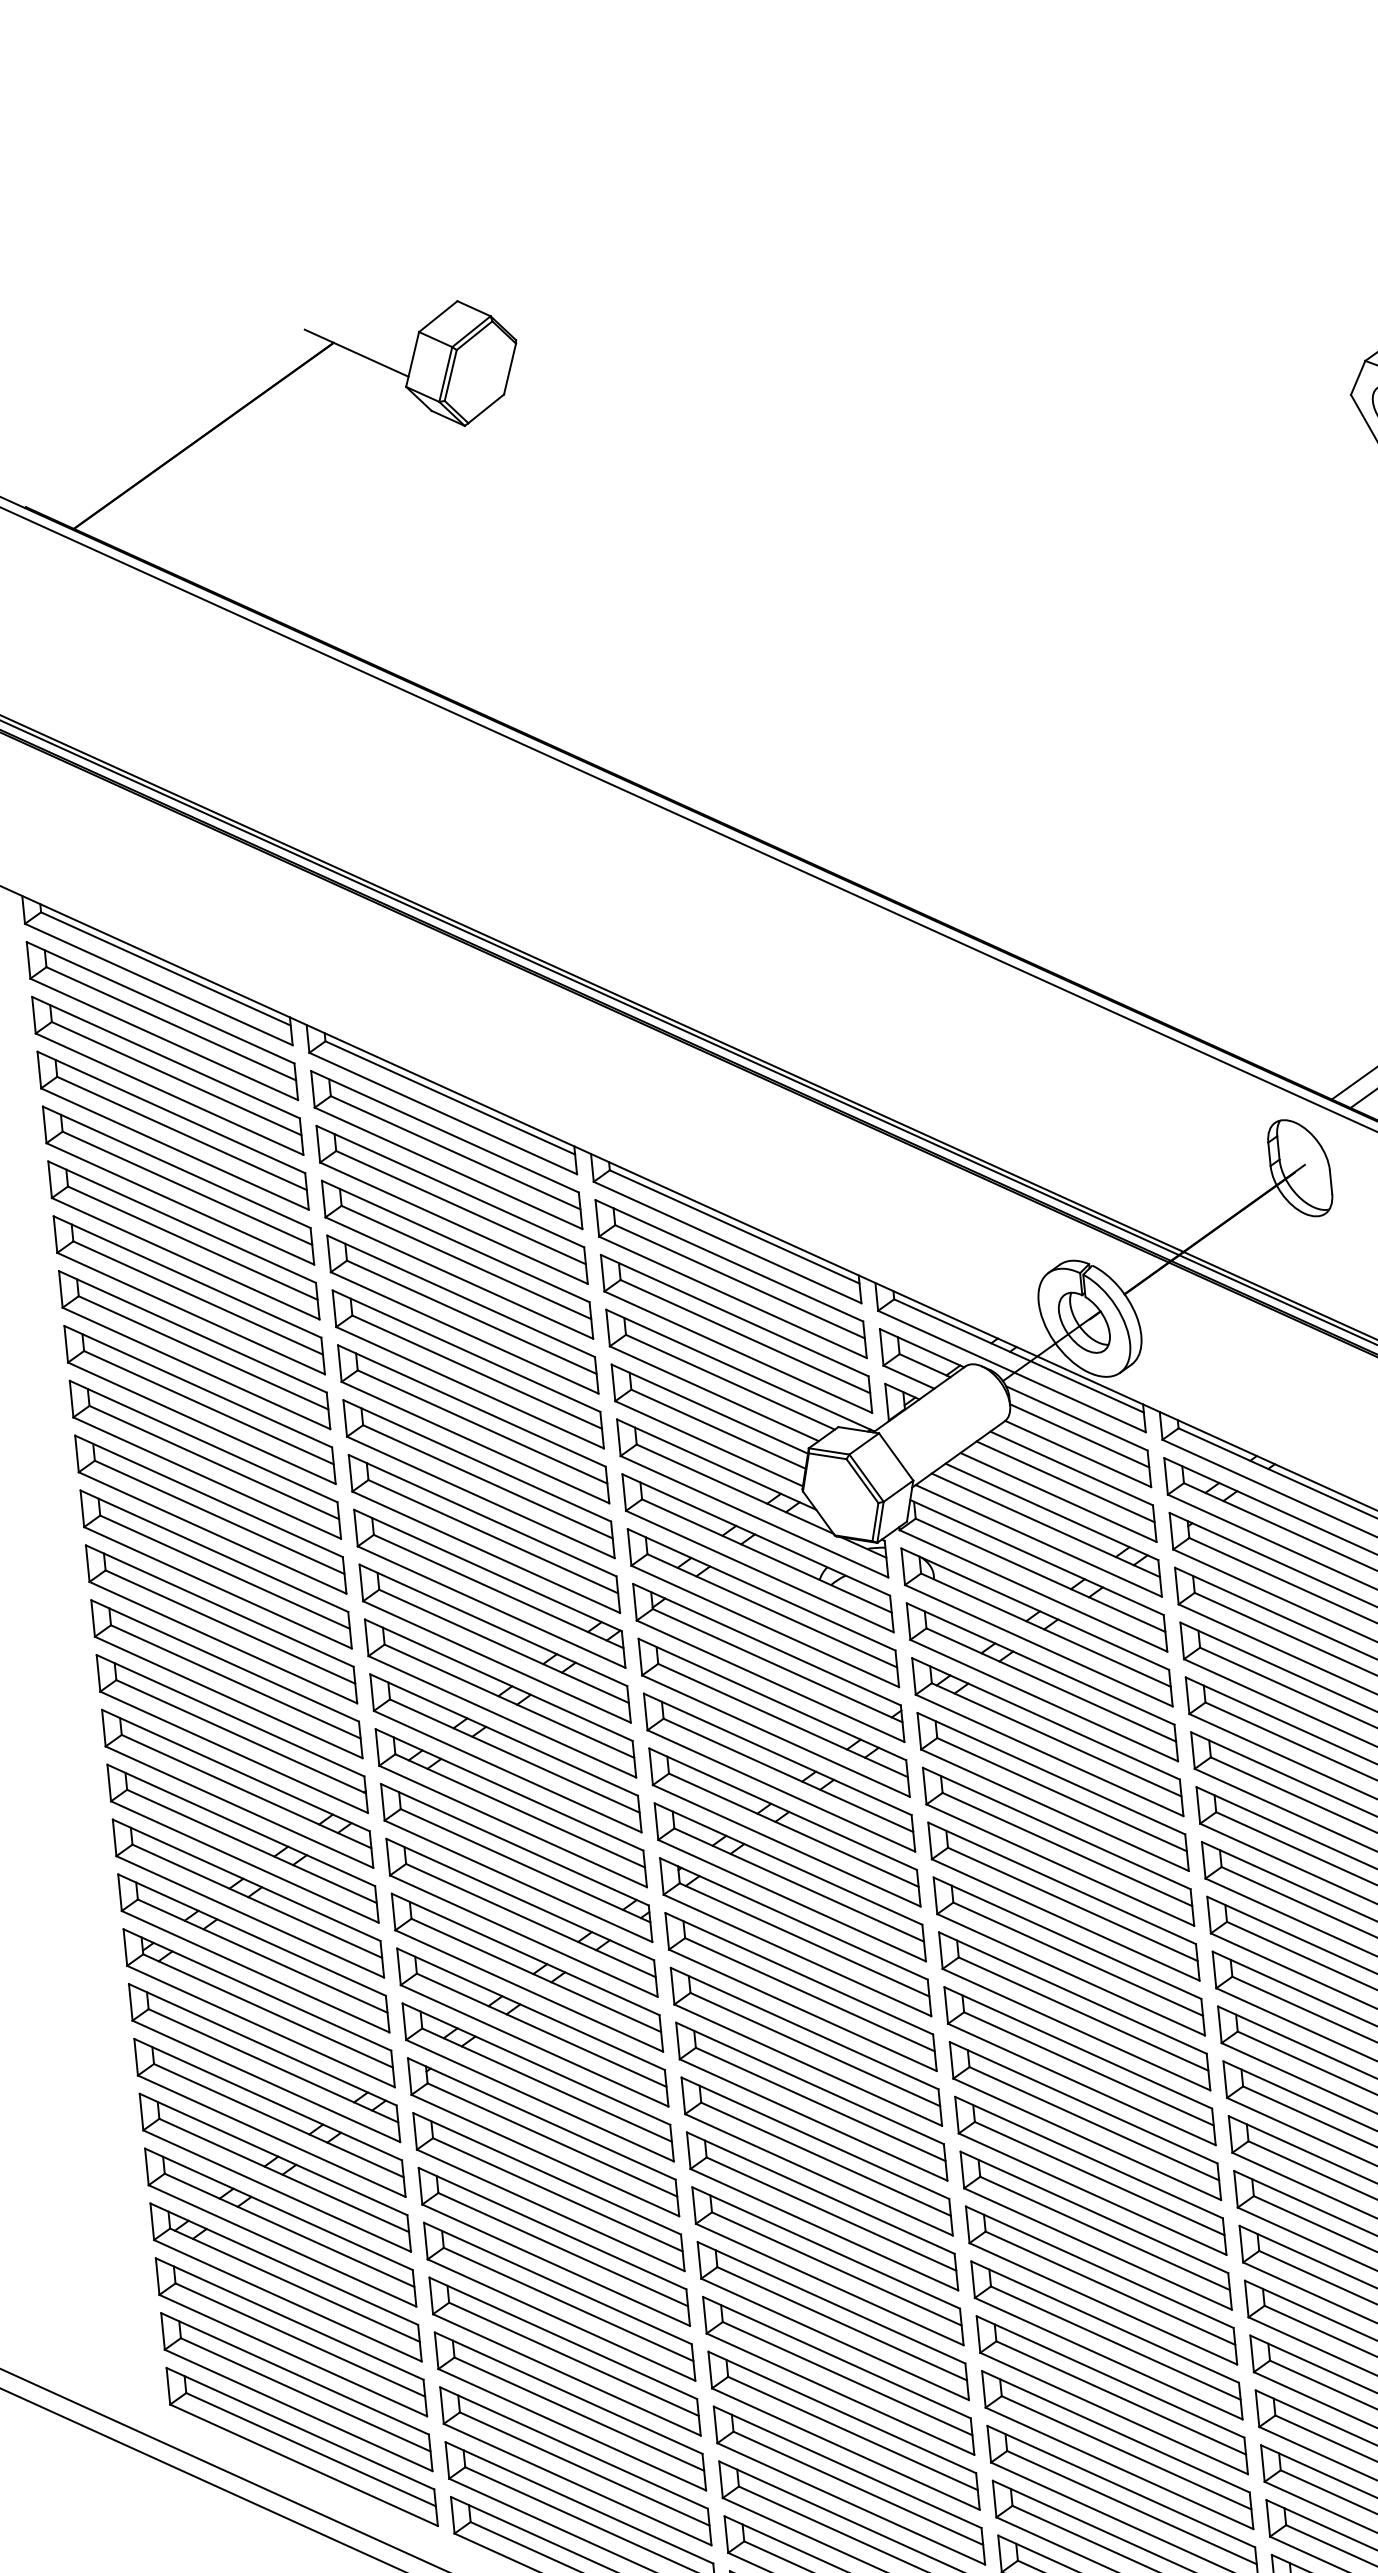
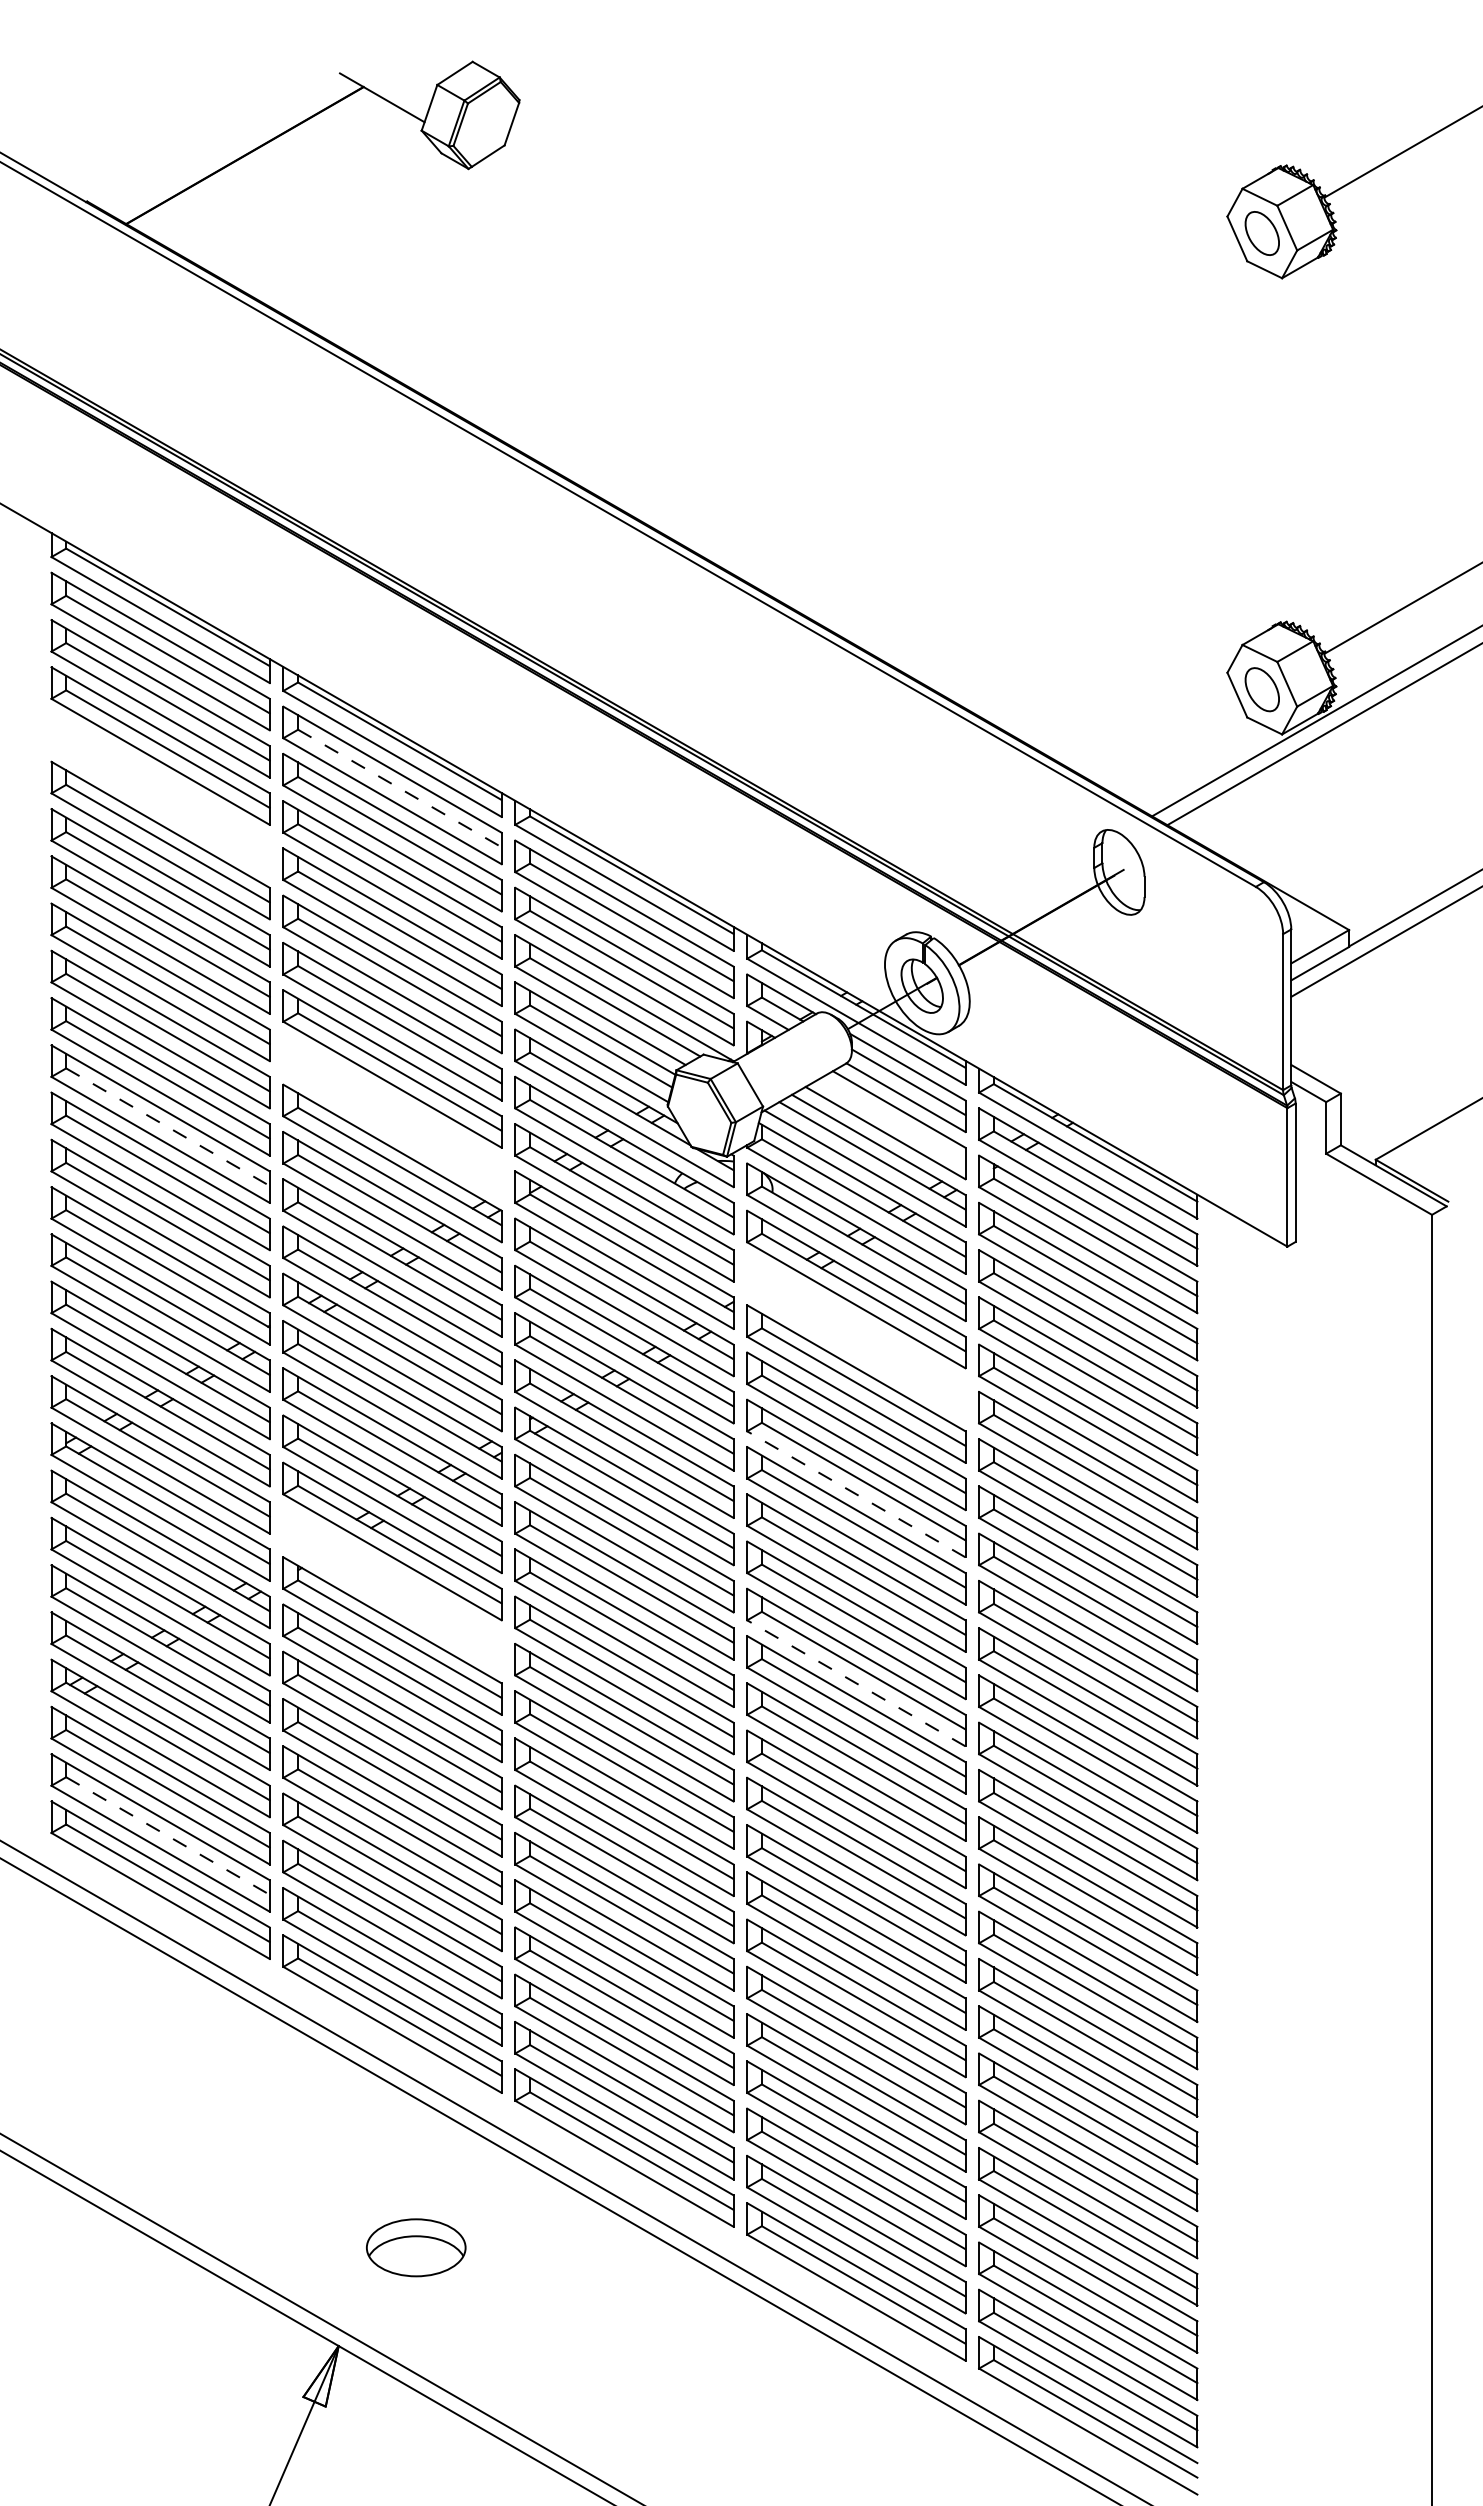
line: (455, 1152) -> (399, 788), solid -> dashed
part: (178, 1184) -> (160, 792), removed
line: (1065, 1482) -> (892, 1120), removed
part: (484, 1533) -> (392, 1115), removed
line: (224, 1572) -> (167, 1127), solid -> dashed
part: (1047, 1736) -> (856, 1336), removed
line: (1064, 1920) -> (855, 1494), solid -> dashed
part: (538, 2082) -> (392, 1588), removed
line: (1086, 2139) -> (855, 1683), solid -> dashed
line: (305, 2395) -> (167, 1836), solid -> dashed

